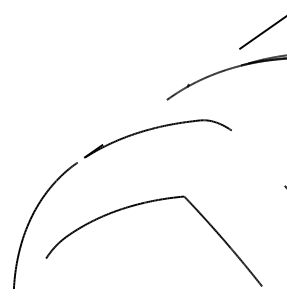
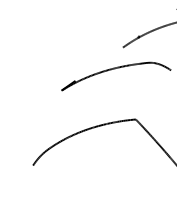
curve: (31, 219) -> (22, 136), removed

